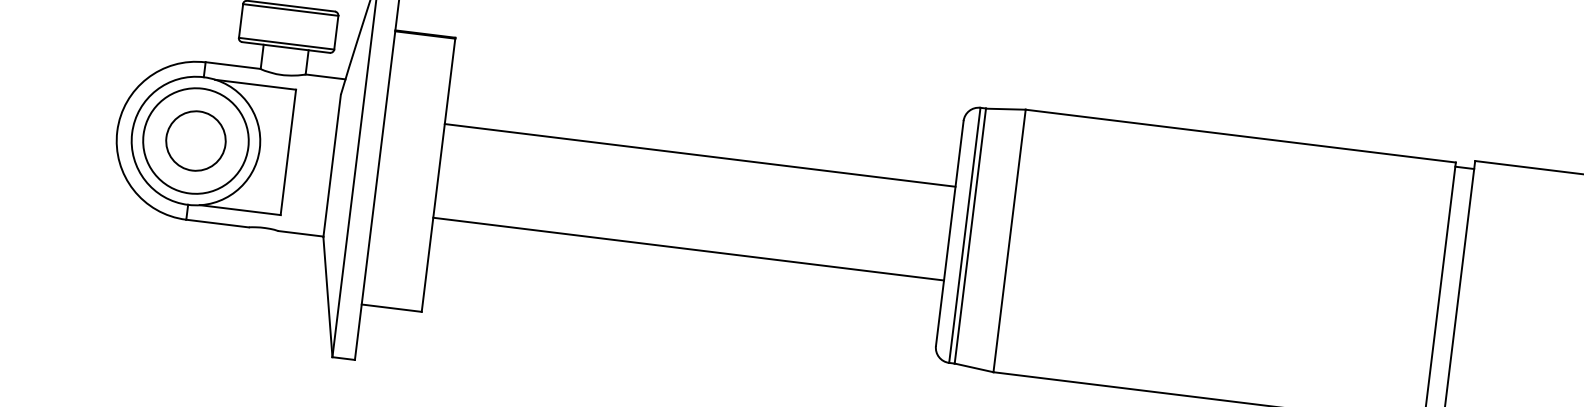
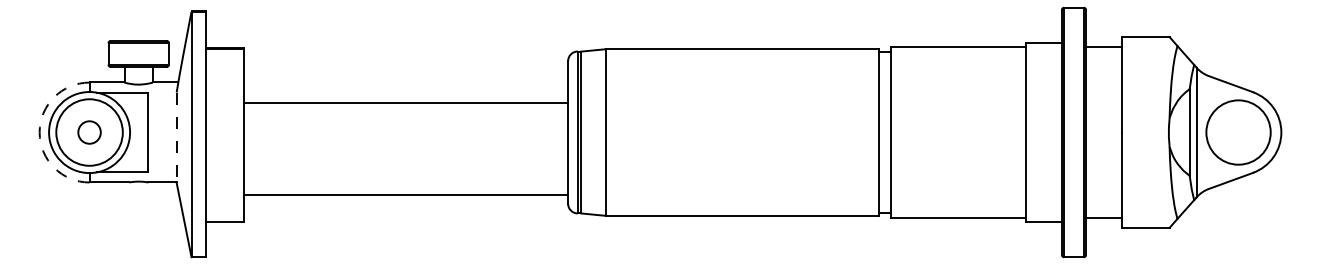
arc: (117, 131) -> (39, 132), solid -> dashed
circle: (195, 140) -> (89, 132), size x0.6
line: (331, 167) -> (176, 138), solid -> dashed
line: (687, 249) -> (405, 195), moved

